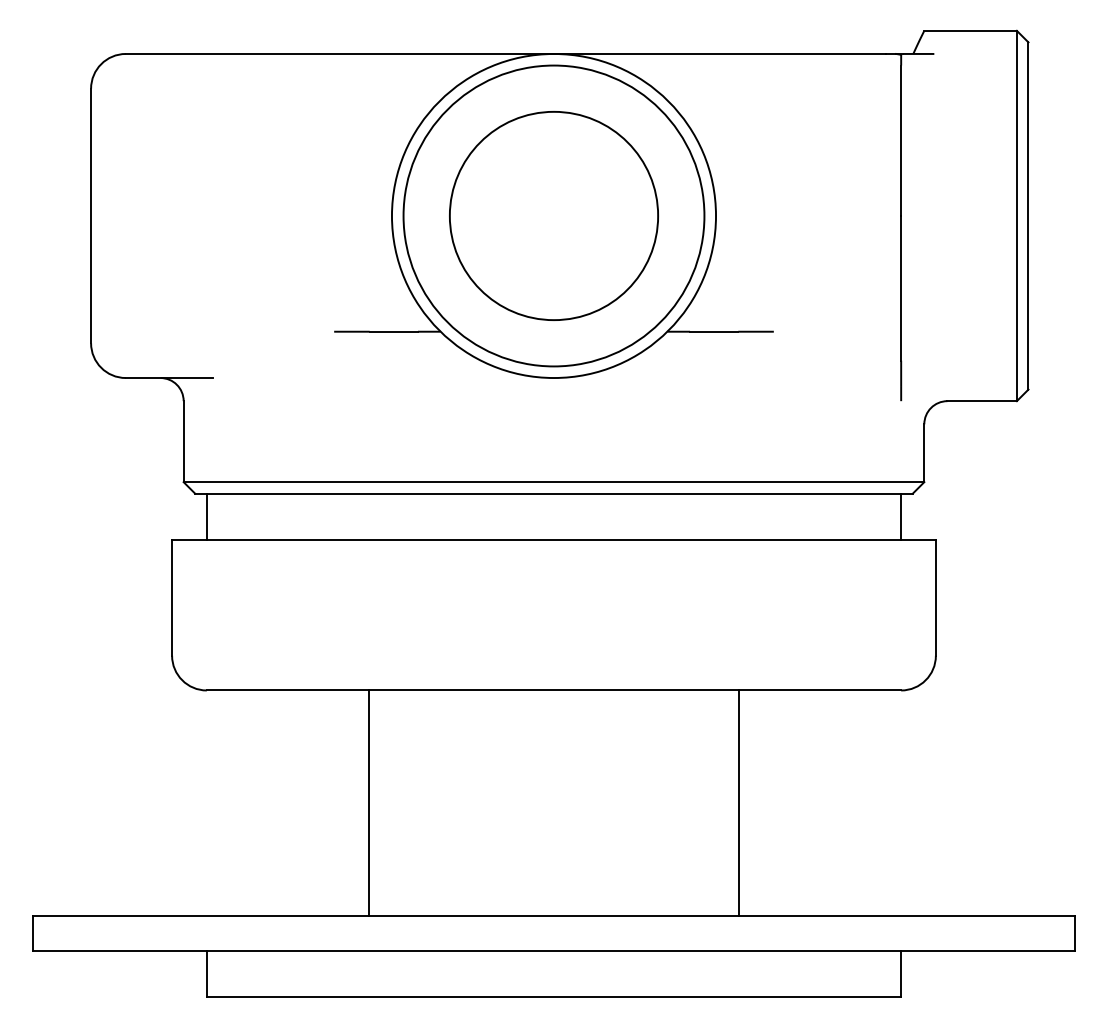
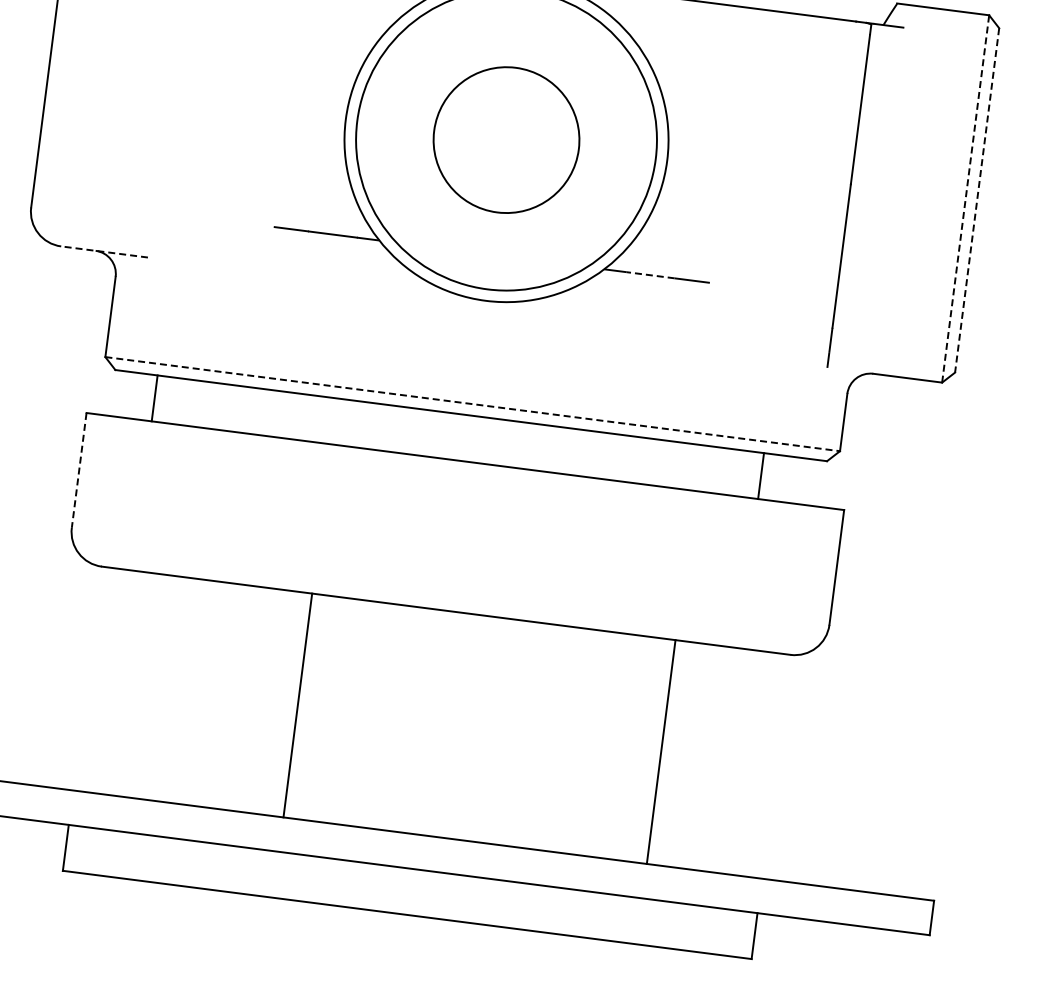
circle: (553, 215) -> (506, 139), size x0.7
line: (1016, 215) -> (965, 198), solid -> dashed
line: (1028, 216) -> (977, 200), solid -> dashed
line: (713, 331) -> (650, 274), solid -> dashed
line: (169, 378) -> (104, 252), solid -> dashed
line: (554, 482) -> (473, 404), solid -> dashed
line: (206, 516) -> (154, 397), moved
line: (901, 516) -> (761, 475), moved
line: (172, 597) -> (79, 470), solid -> dashed
line: (368, 803) -> (297, 705), moved
line: (739, 803) -> (661, 752), moved

